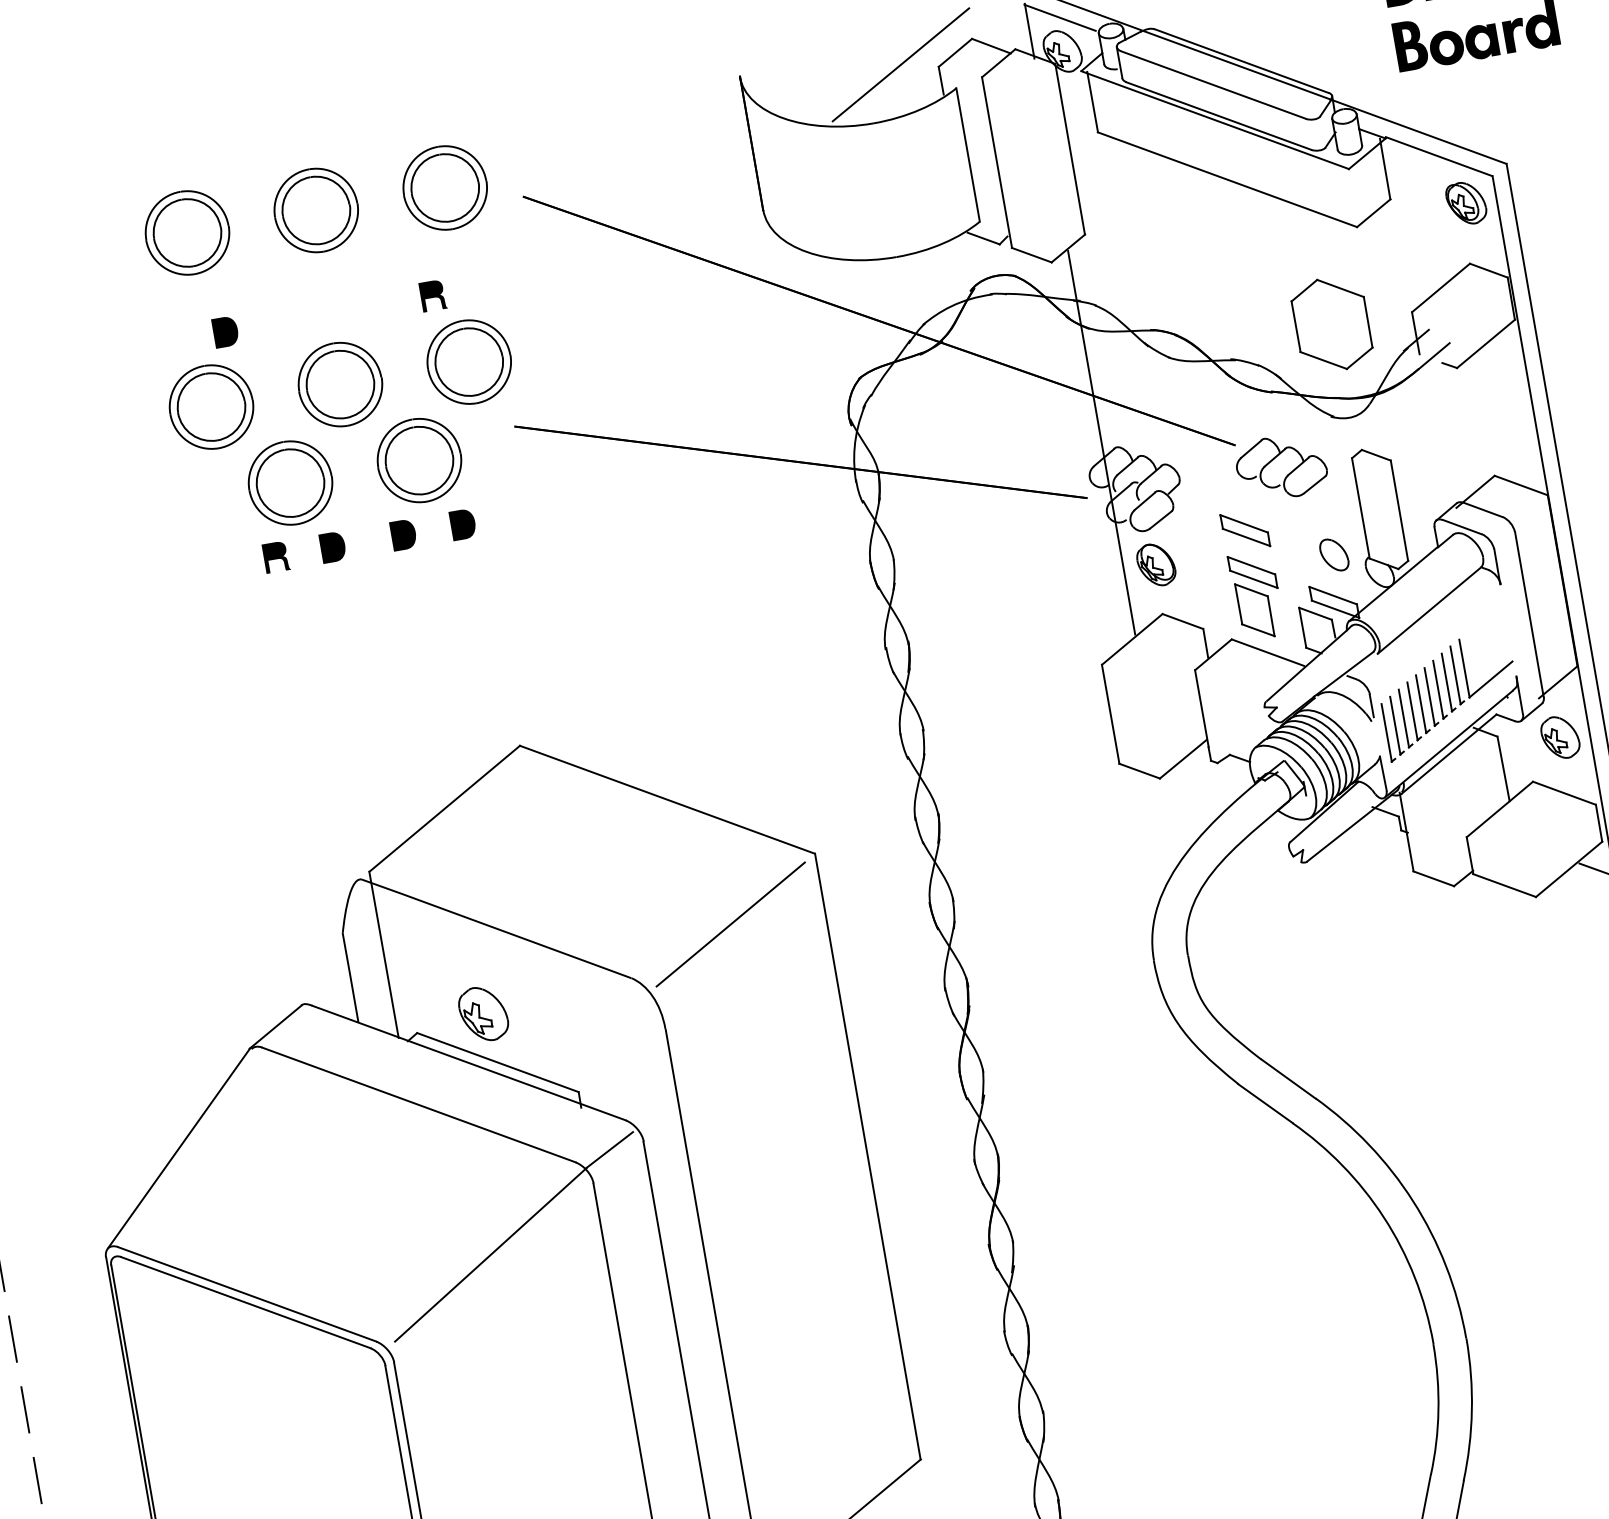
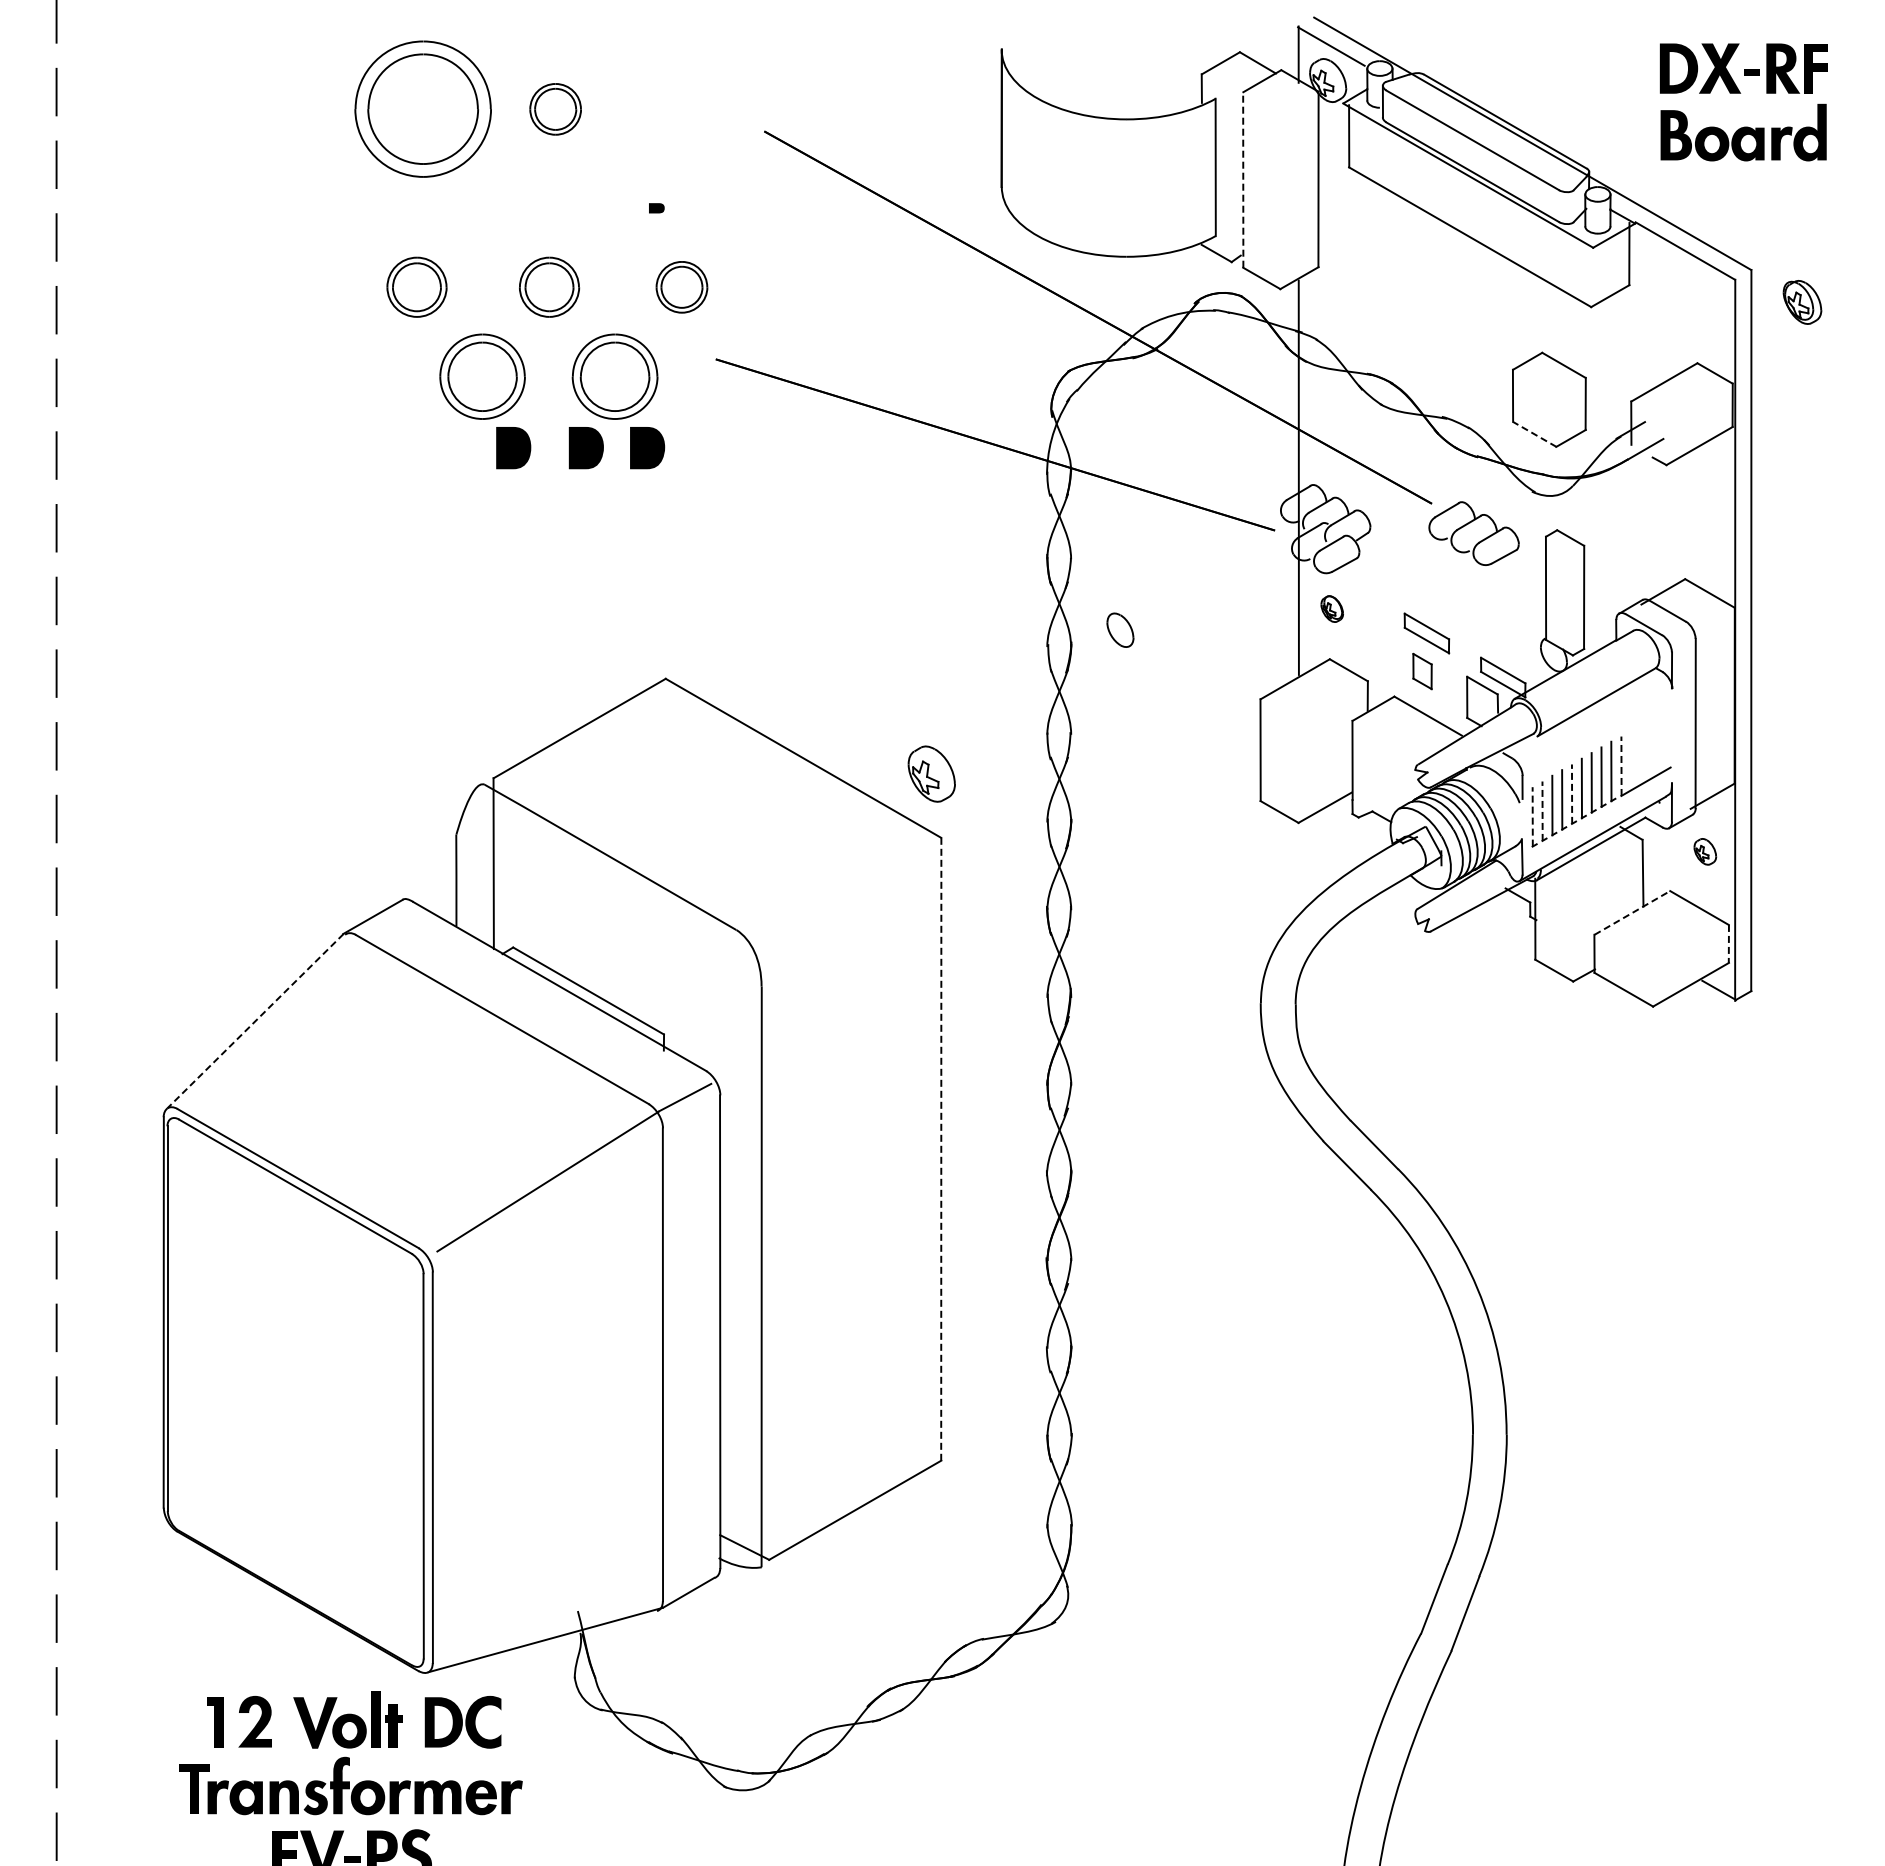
line: (900, 64) -> (1164, 65), removed
line: (997, 162) -> (1243, 179), solid -> dashed
part: (445, 188) -> (688, 109), removed
part: (1466, 203) -> (1802, 302), moved
part: (316, 210) -> (555, 109), size x0.6
part: (187, 233) -> (423, 109), size x1.6
fill: (433, 295) -> (657, 214), removed
part: (224, 331) -> (443, 214), removed
line: (1323, 360) -> (1534, 434), solid -> dashed
part: (468, 362) -> (681, 287), size x0.6
part: (340, 384) -> (549, 287), size x0.7
part: (211, 407) -> (416, 287), size x0.7
part: (463, 524) -> (647, 448), size x1.4
part: (1244, 530) -> (1426, 590), removed
part: (403, 535) -> (586, 448), size x1.4
part: (332, 547) -> (513, 448), size x1.4
part: (1334, 554) -> (1120, 629), moved
part: (276, 557) -> (455, 448), removed
part: (1156, 564) -> (1332, 608), size x0.6
part: (1254, 610) -> (1422, 671), size x0.6
line: (1464, 668) -> (1621, 766), solid -> dashed
line: (1421, 704) -> (1572, 794), solid -> dashed
line: (1395, 726) -> (1542, 811), solid -> dashed
line: (1386, 732) -> (1532, 816), solid -> dashed
part: (1560, 737) -> (1705, 851), size x0.6
line: (1499, 808) -> (1632, 912), solid -> dashed
line: (1598, 822) -> (1728, 943), solid -> dashed
line: (730, 924) -> (844, 893), removed
part: (483, 1013) -> (931, 773), moved
line: (179, 1148) -> (255, 1021), solid -> dashed
line: (868, 1156) -> (941, 1149), solid -> dashed

